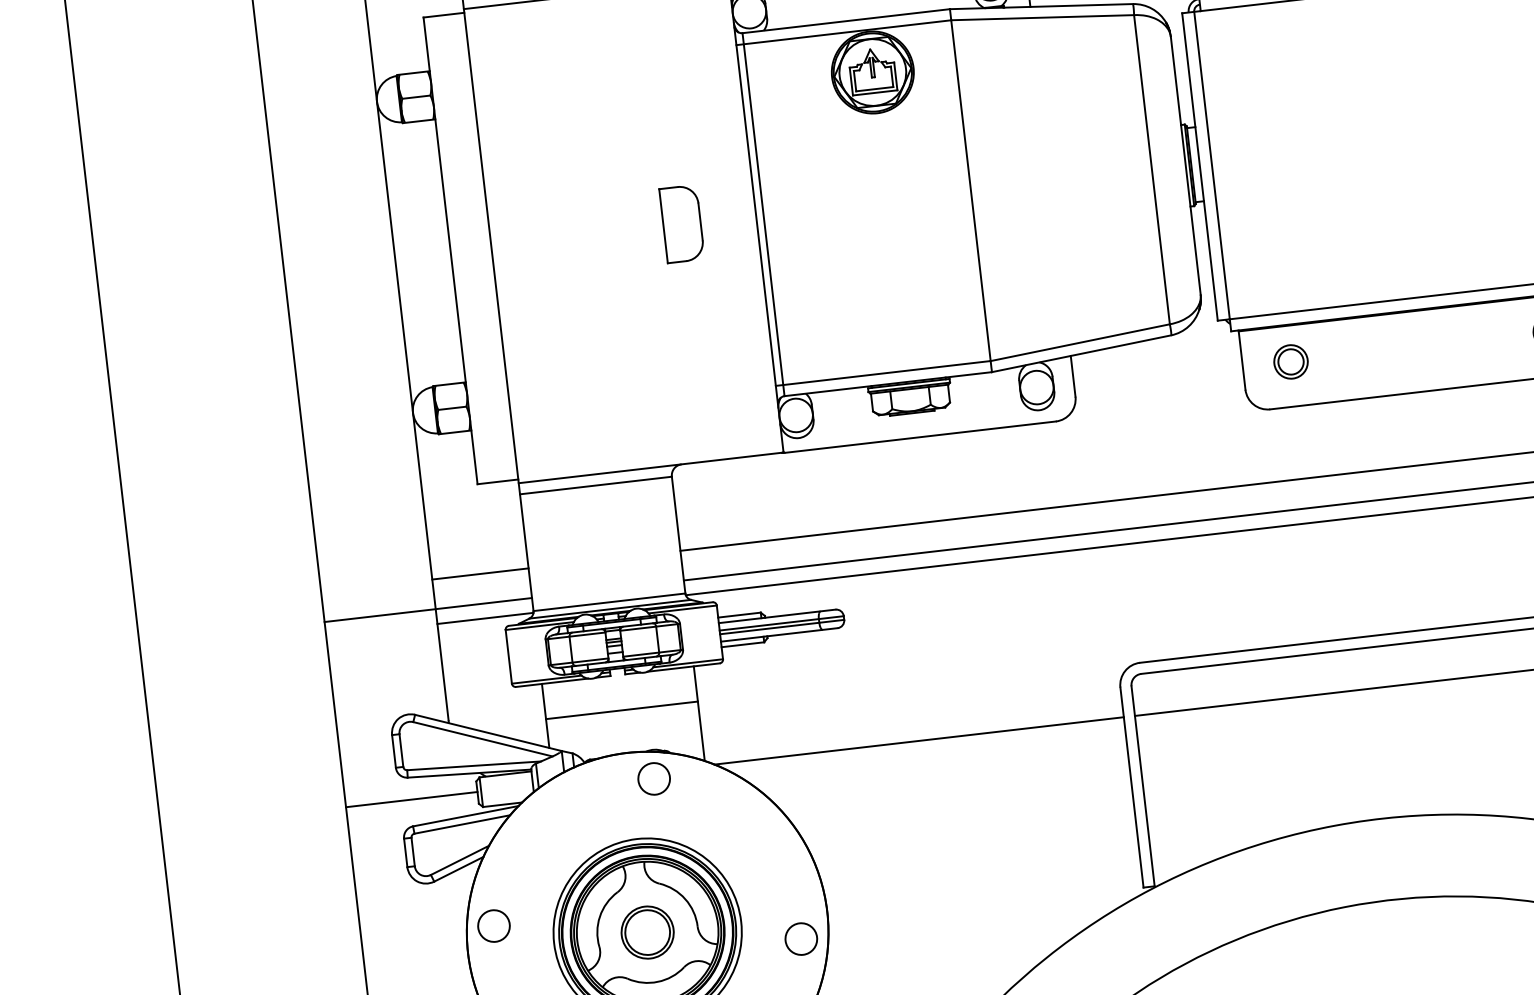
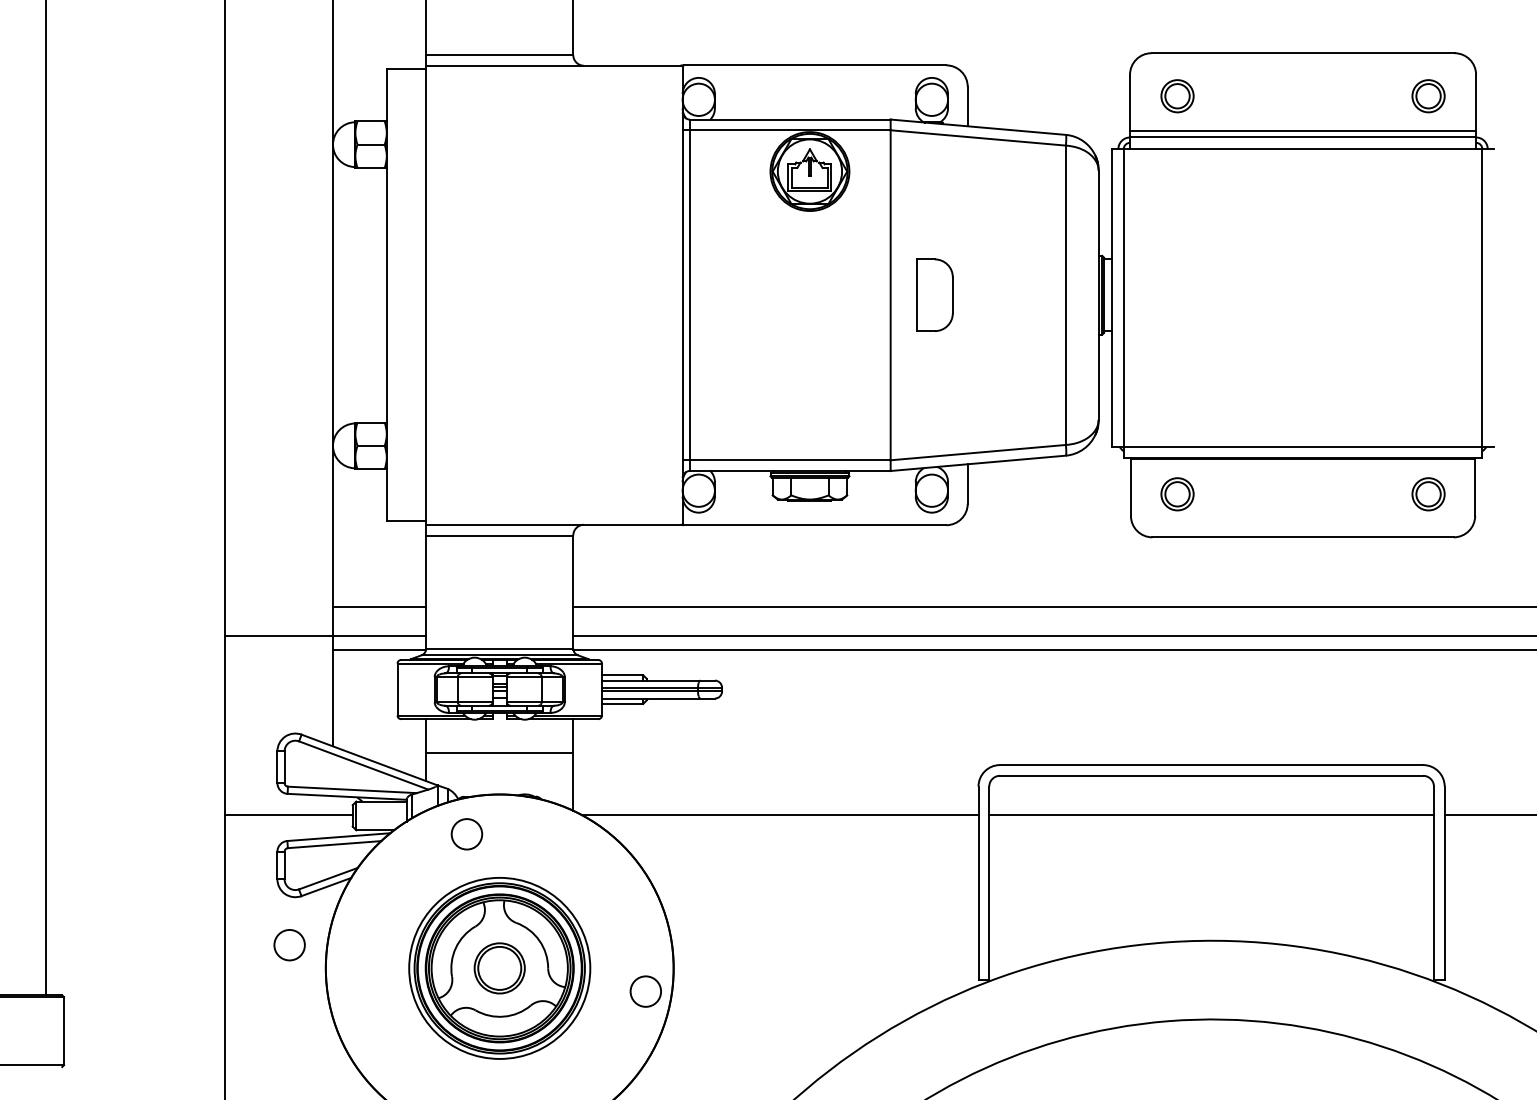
part: (681, 223) -> (934, 294), moved
circle: (653, 779) -> (466, 834), moved
circle: (493, 926) -> (289, 945), moved

